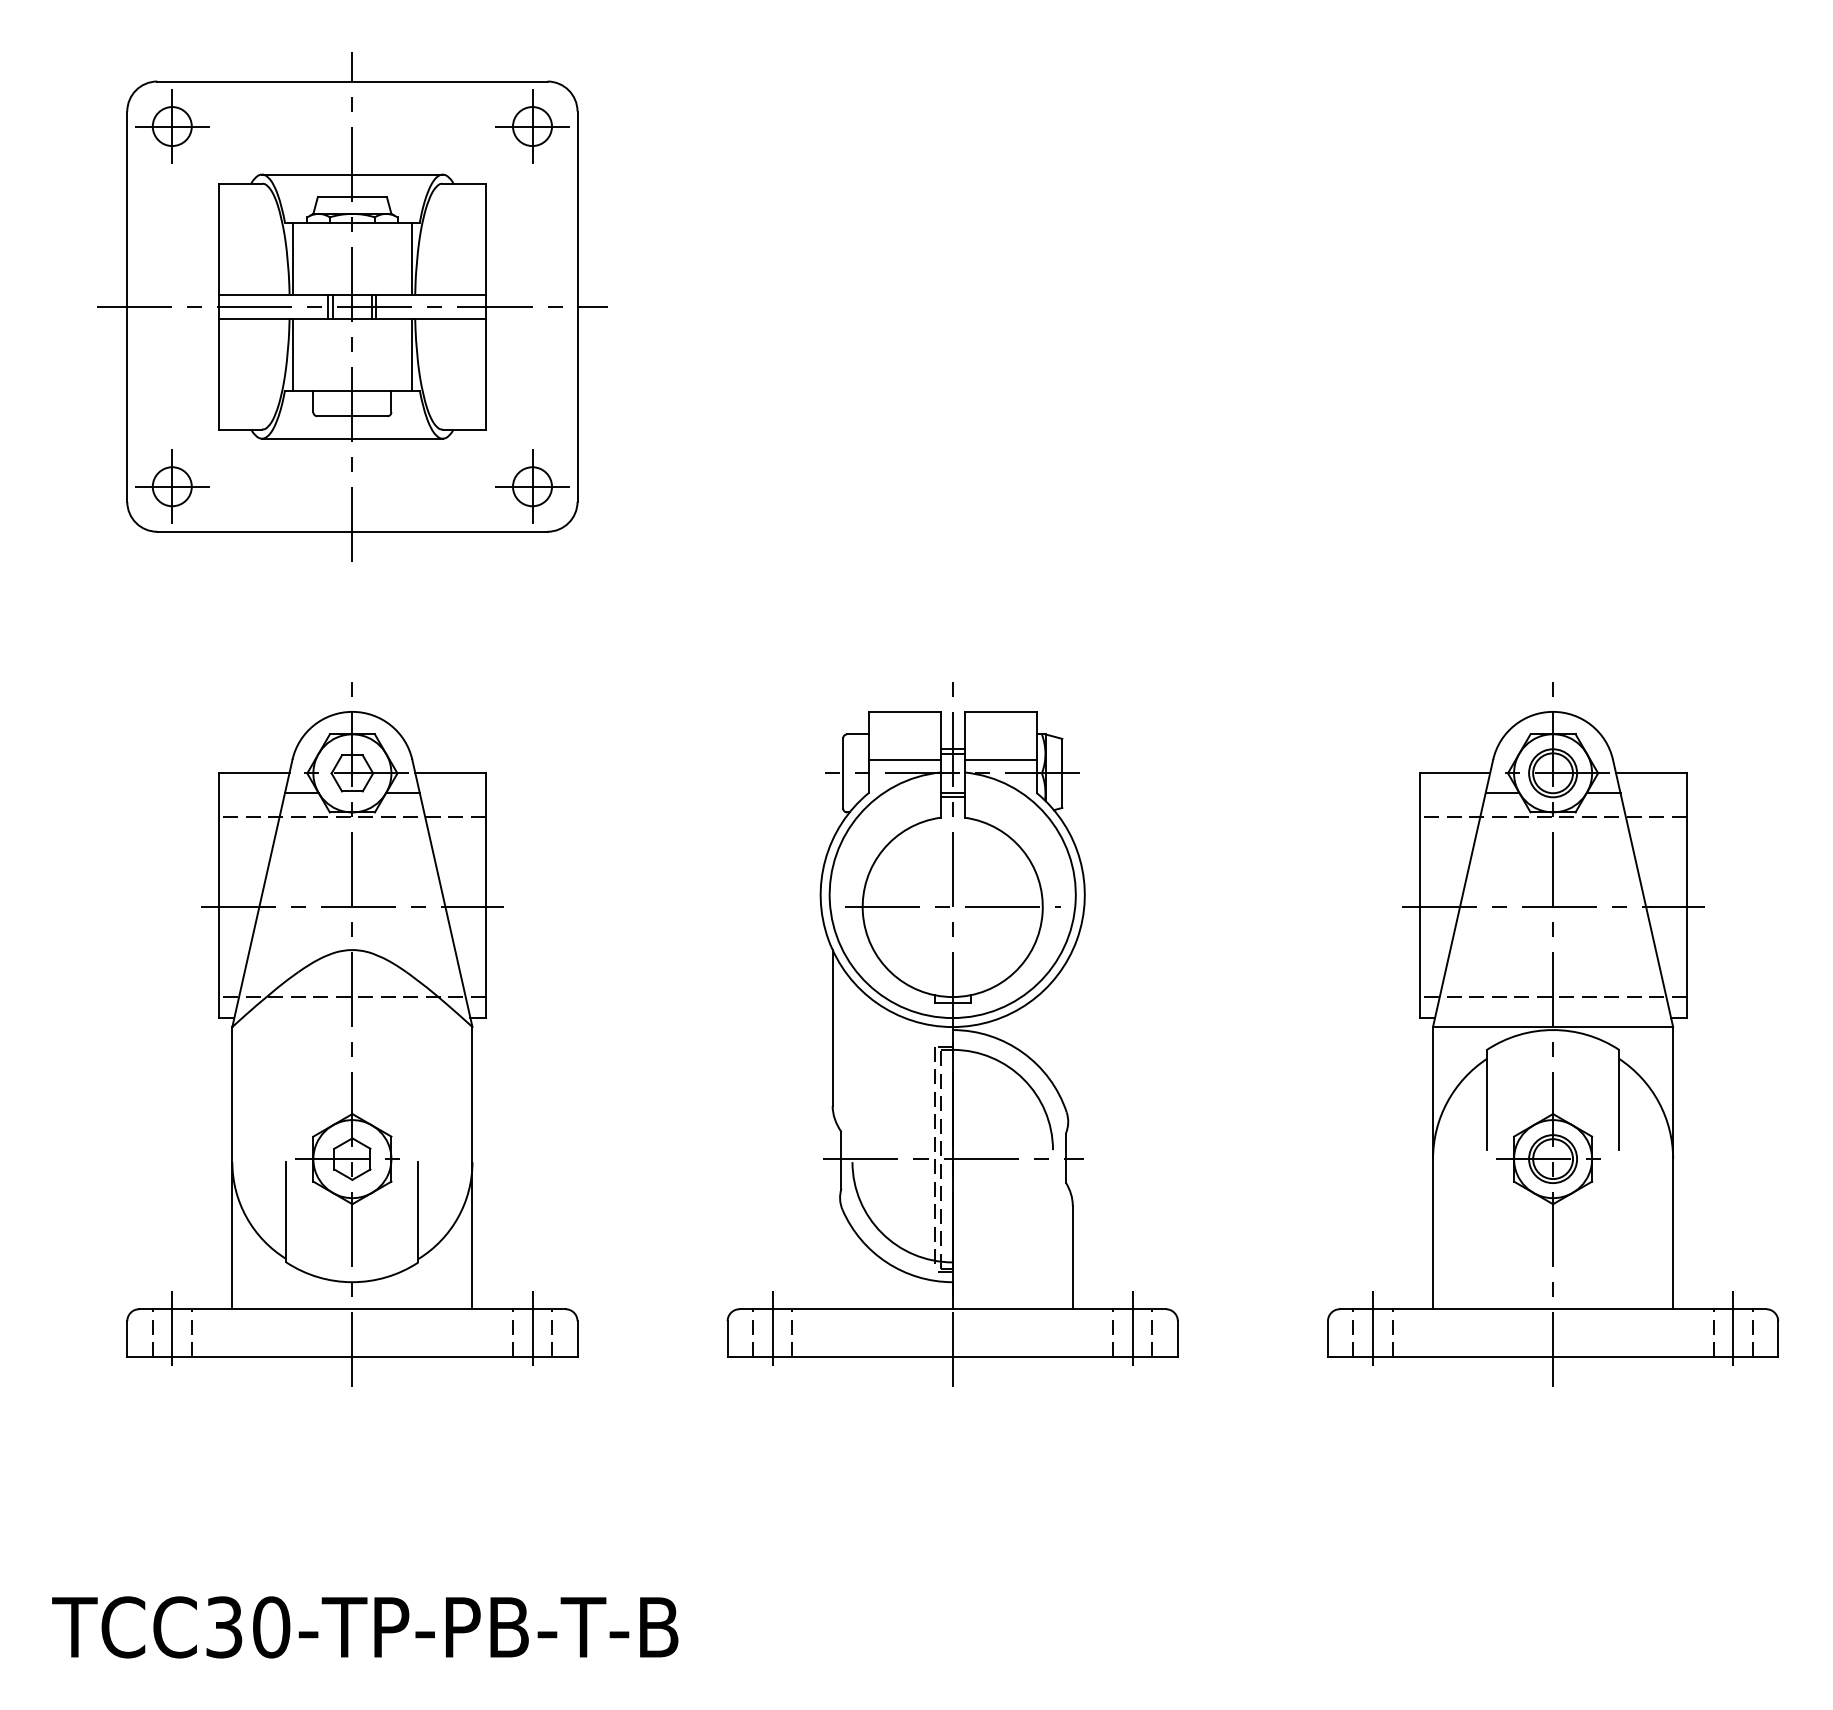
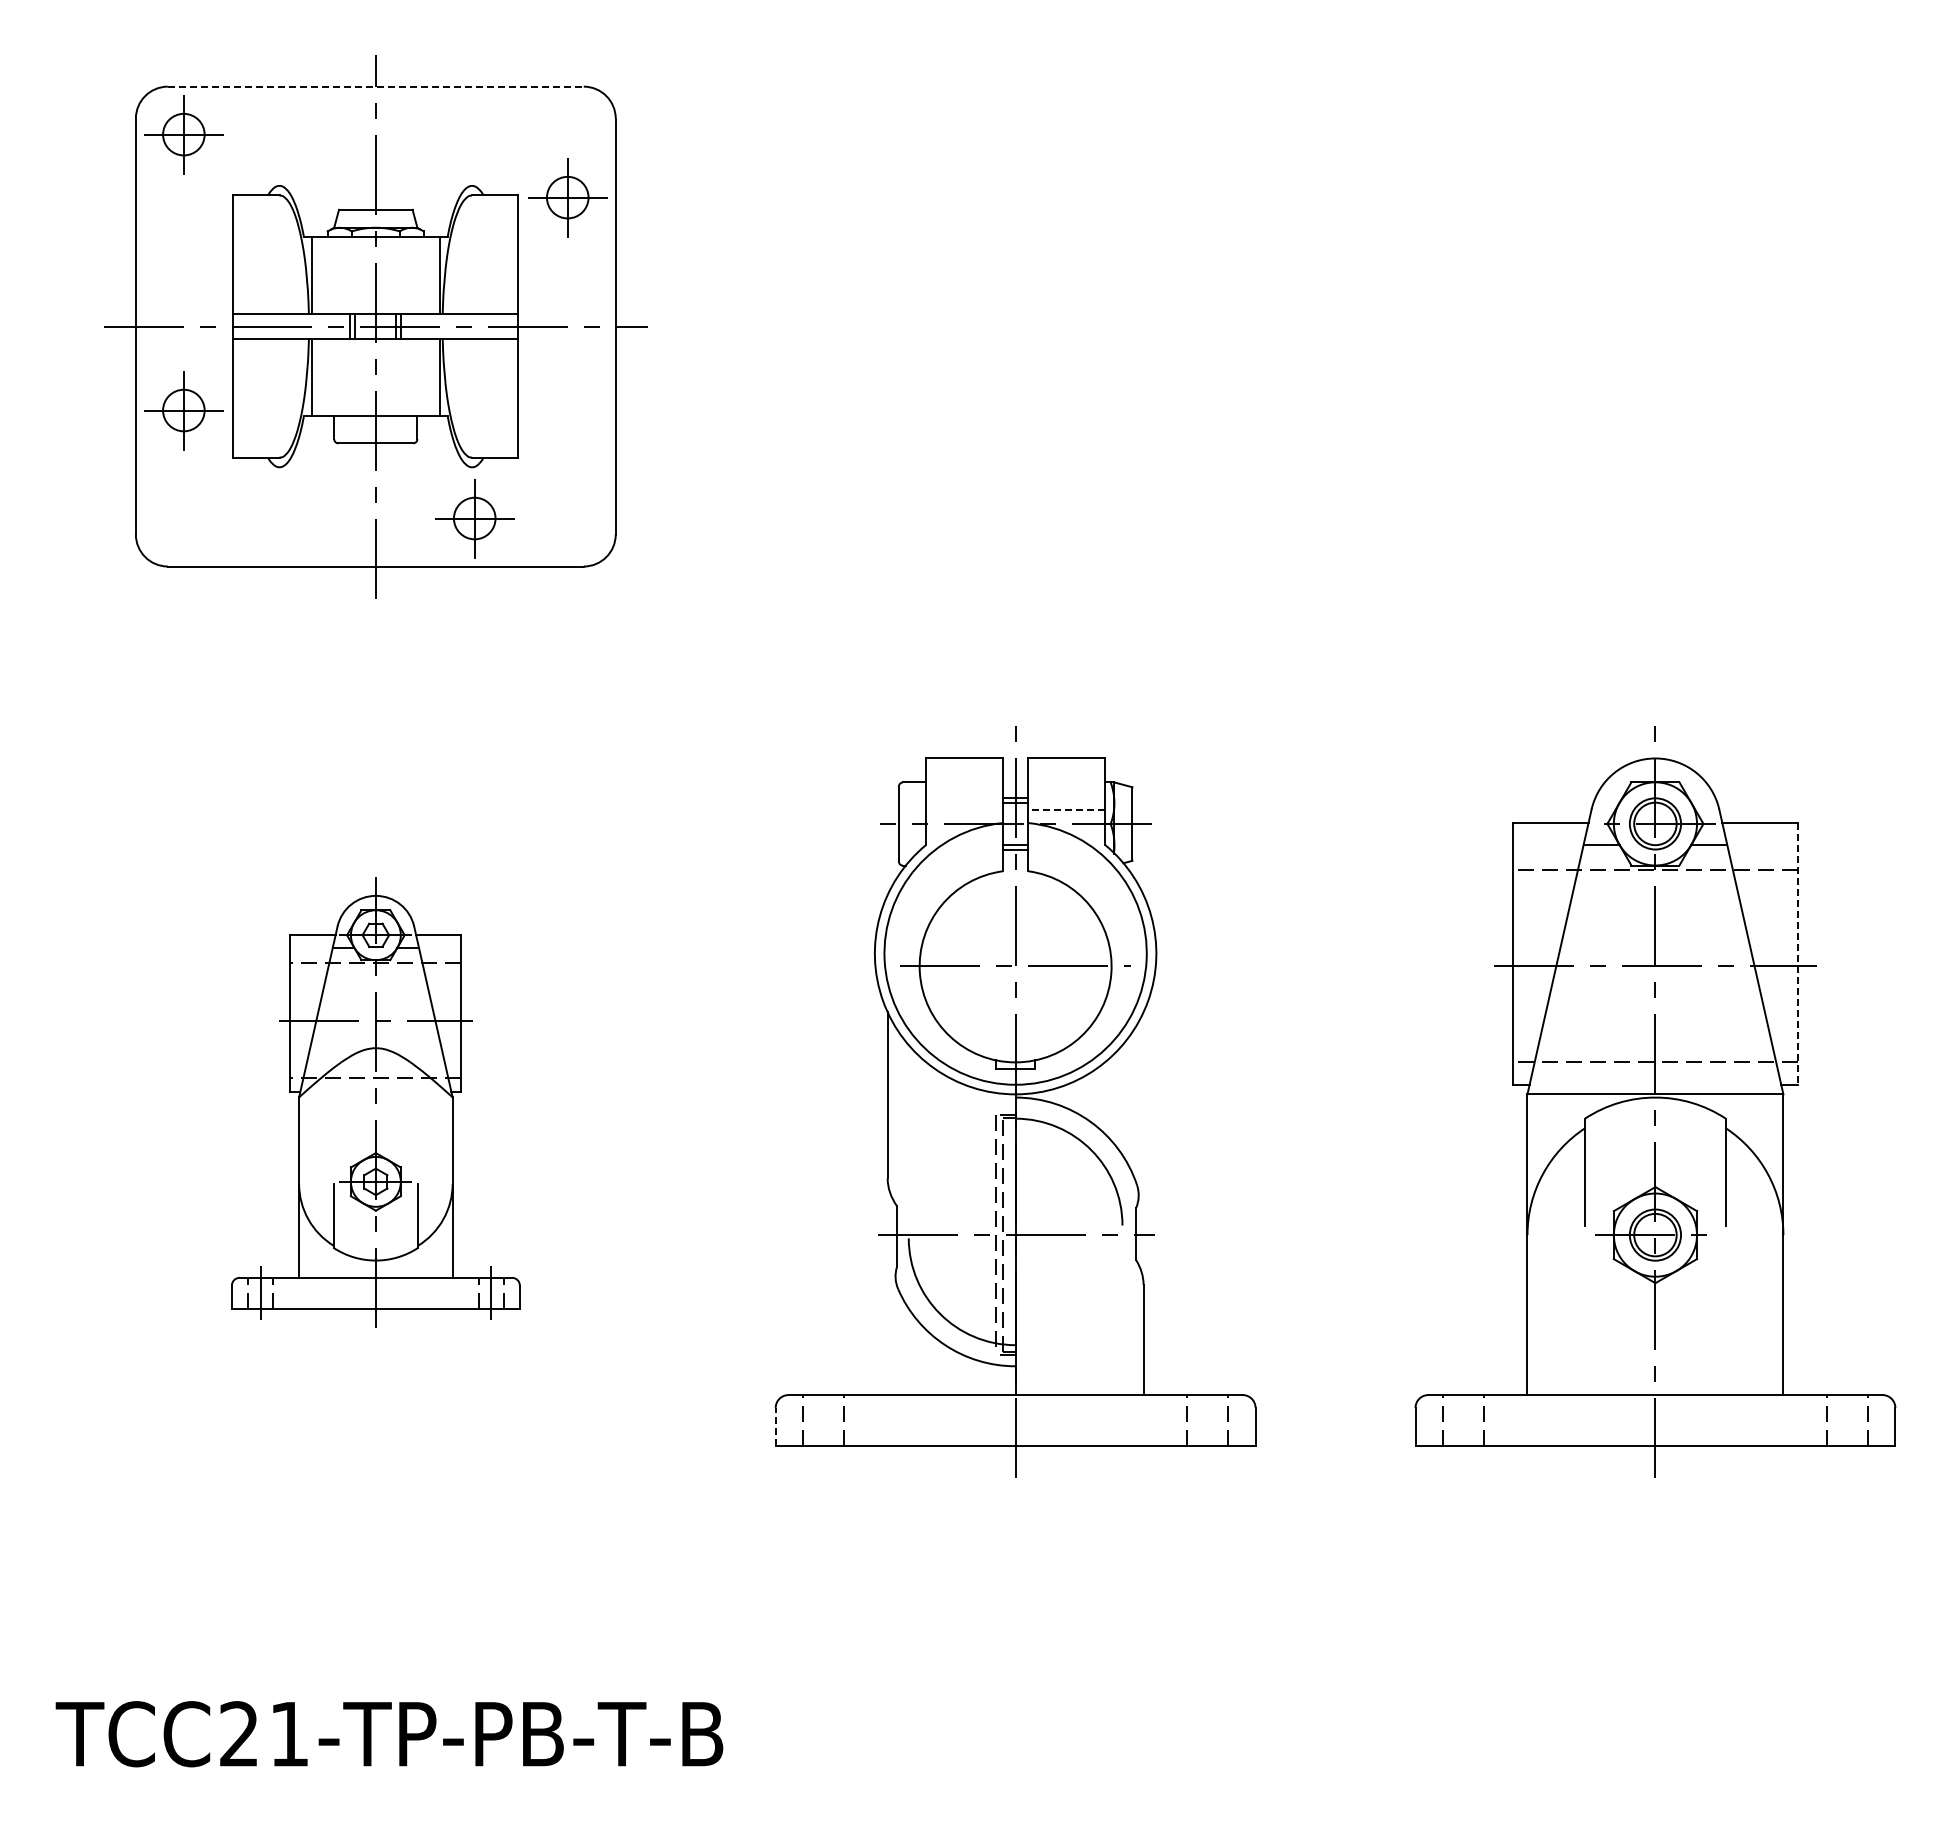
line: (352, 81) -> (375, 86), solid -> dashed
part: (532, 126) -> (567, 197), moved
line: (352, 174) -> (375, 185), removed
line: (352, 438) -> (375, 467), removed
part: (171, 486) -> (183, 410), moved
part: (532, 486) -> (474, 518), moved
line: (904, 759) -> (964, 809), removed
line: (1000, 759) -> (1066, 809), solid -> dashed
line: (1686, 894) -> (1797, 953), solid -> dashed
part: (352, 1033) -> (375, 1101), size x0.6
line: (772, 1333) -> (823, 1420), removed
line: (1132, 1333) -> (1207, 1420), removed
line: (1372, 1333) -> (1463, 1420), removed
line: (1733, 1333) -> (1847, 1420), removed
line: (727, 1338) -> (775, 1426), solid -> dashed
text: (247, 1627) -> (264, 1734), TCC30-TP-PB-T-B -> TCC21-TP-PB-T-B

